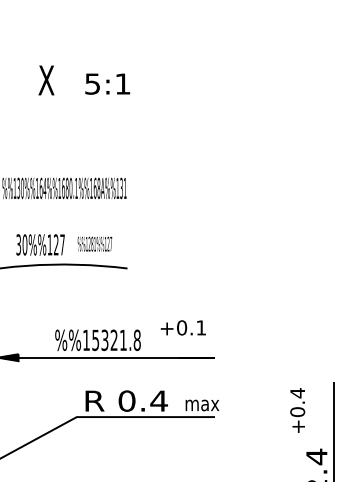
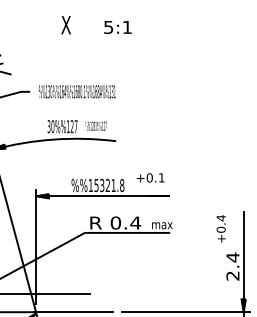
text: (106, 84) -> (117, 27), moved

